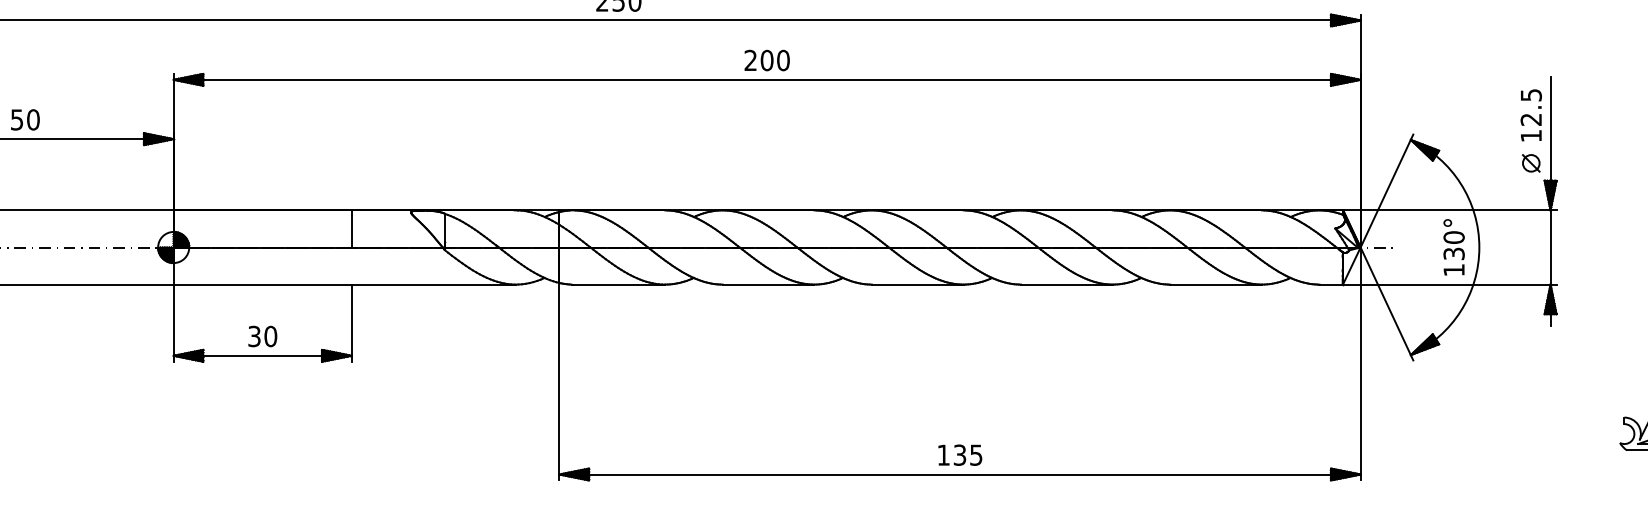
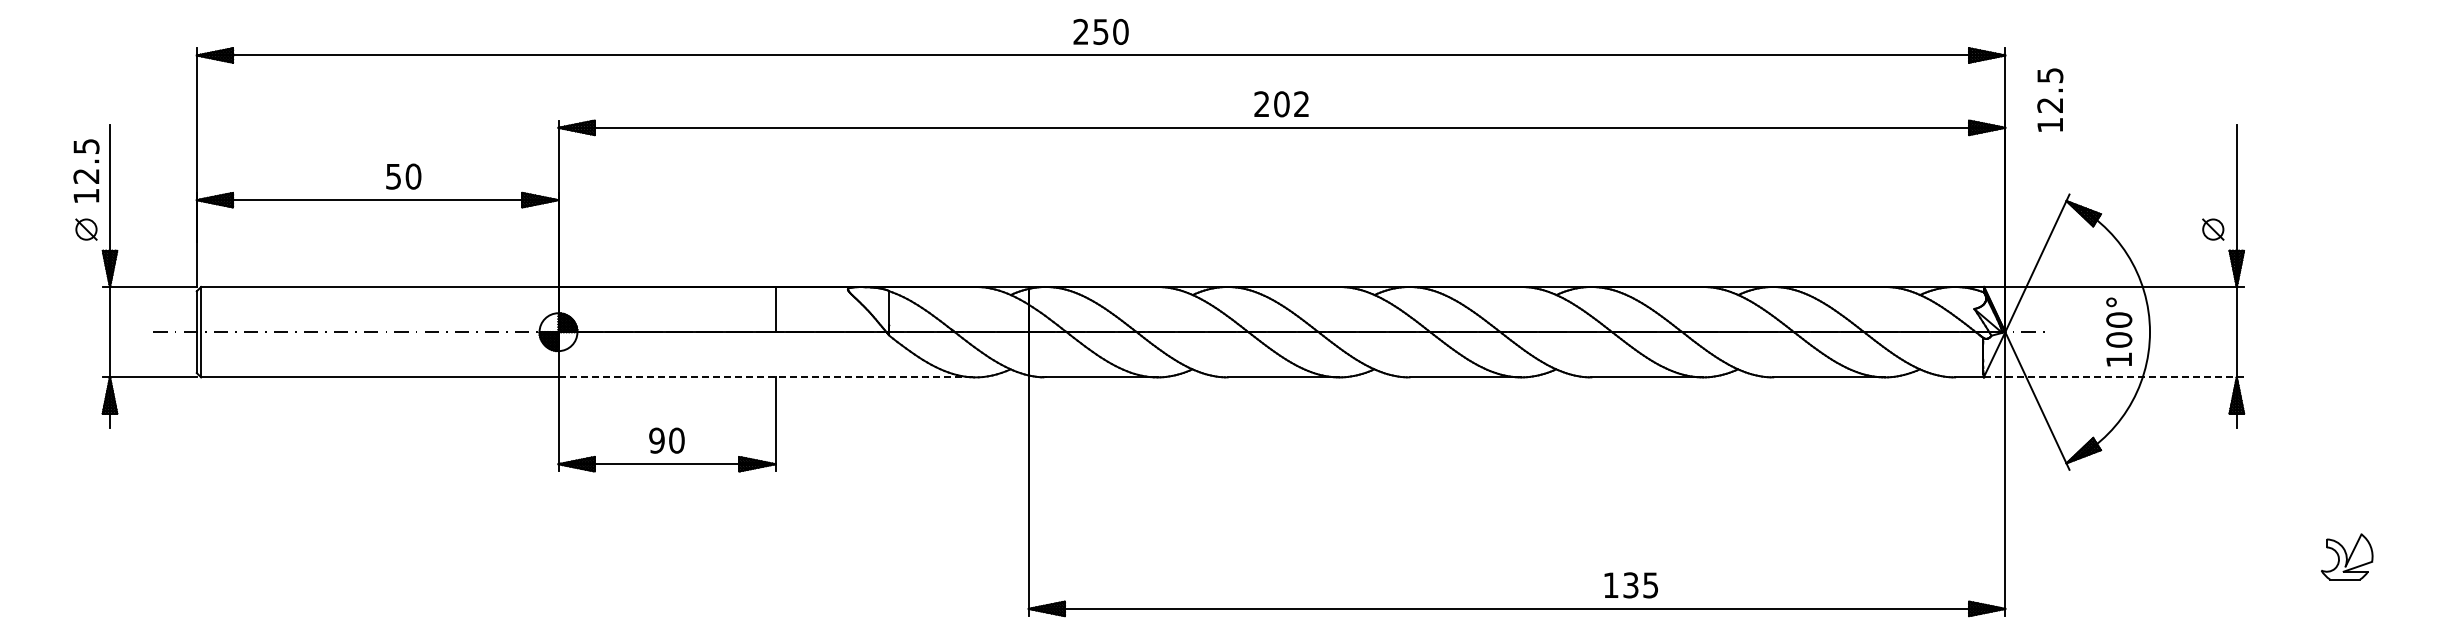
text: (783, 60) -> (1301, 104), 200 -> 202
text: (1531, 114) -> (2050, 99), moved
text: (25, 119) -> (403, 176), moved
text: (1454, 253) -> (2119, 339), 130° -> 100°
line: (345, 284) -> (767, 377), solid -> dashed
line: (1450, 284) -> (2114, 377), solid -> dashed
text: (254, 336) -> (656, 440), 30 -> 90
text: (959, 455) -> (1630, 585), moved

